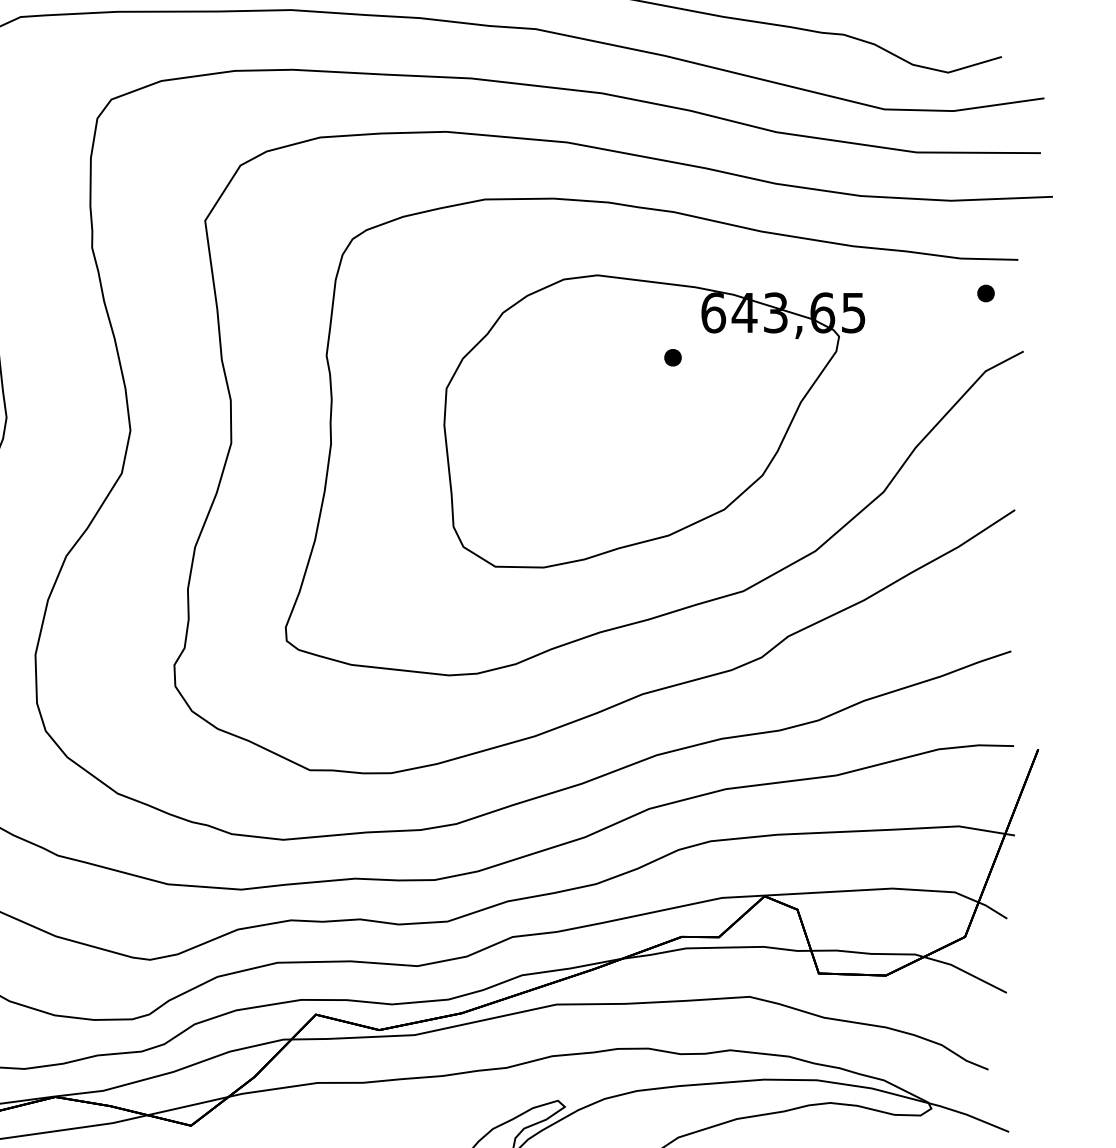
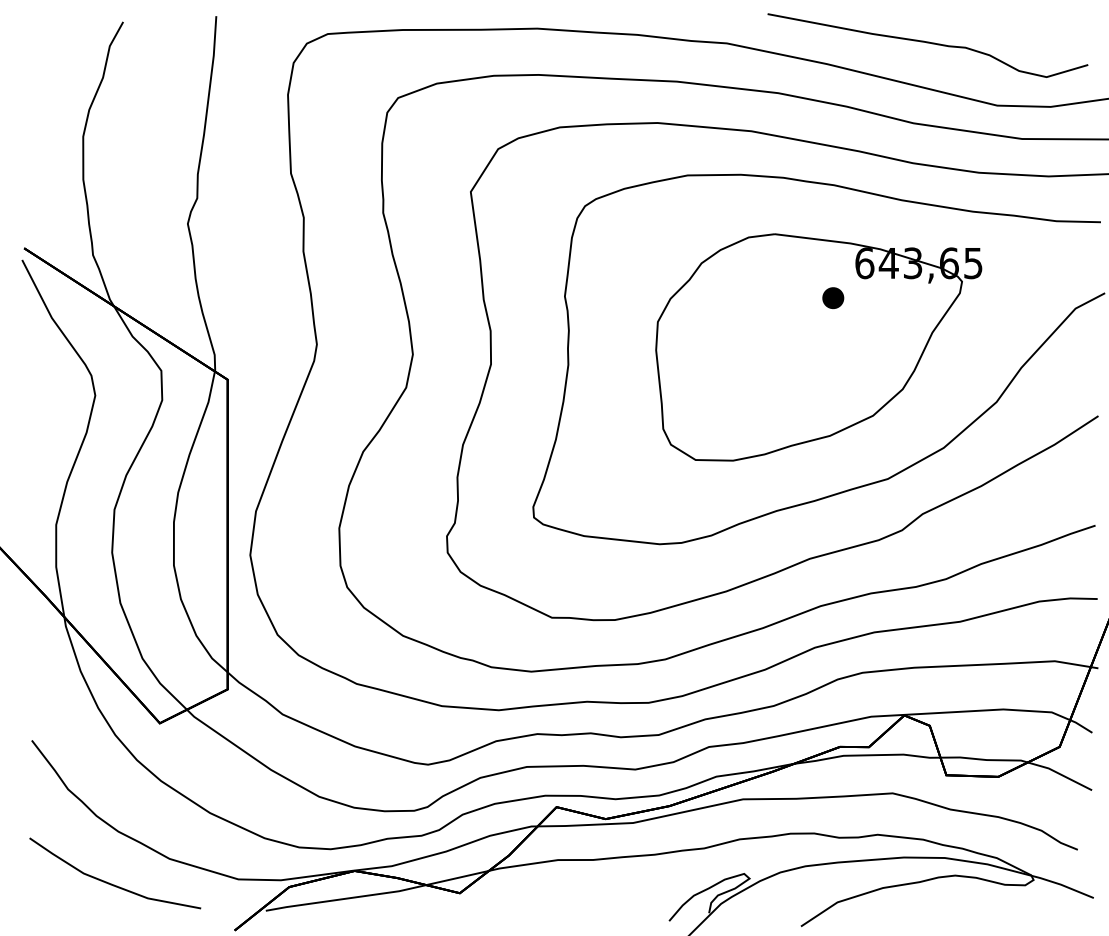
part: (985, 292) -> (1075, 247), removed
part: (673, 356) -> (833, 297), size x1.6

